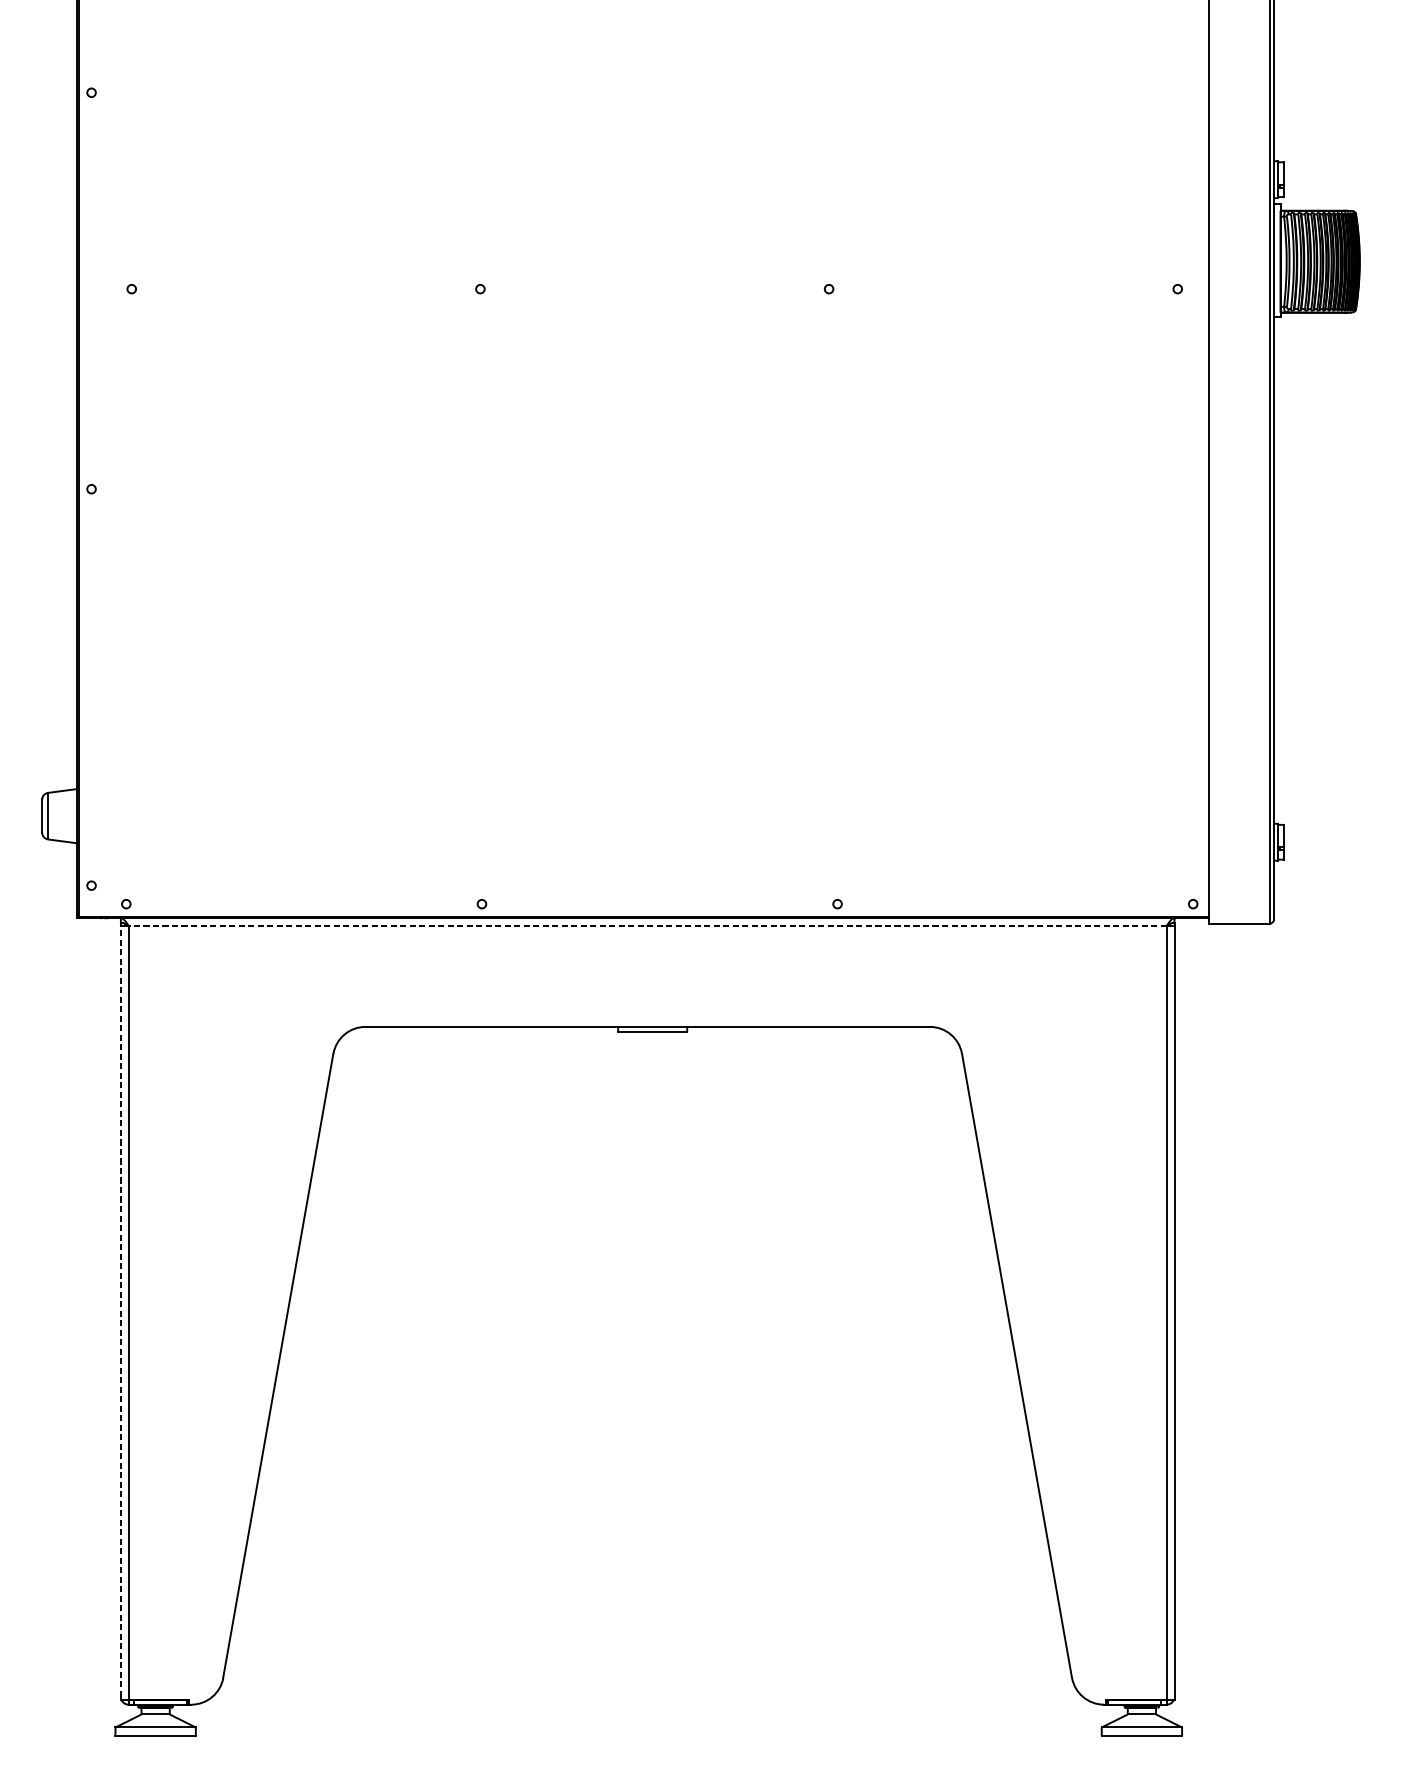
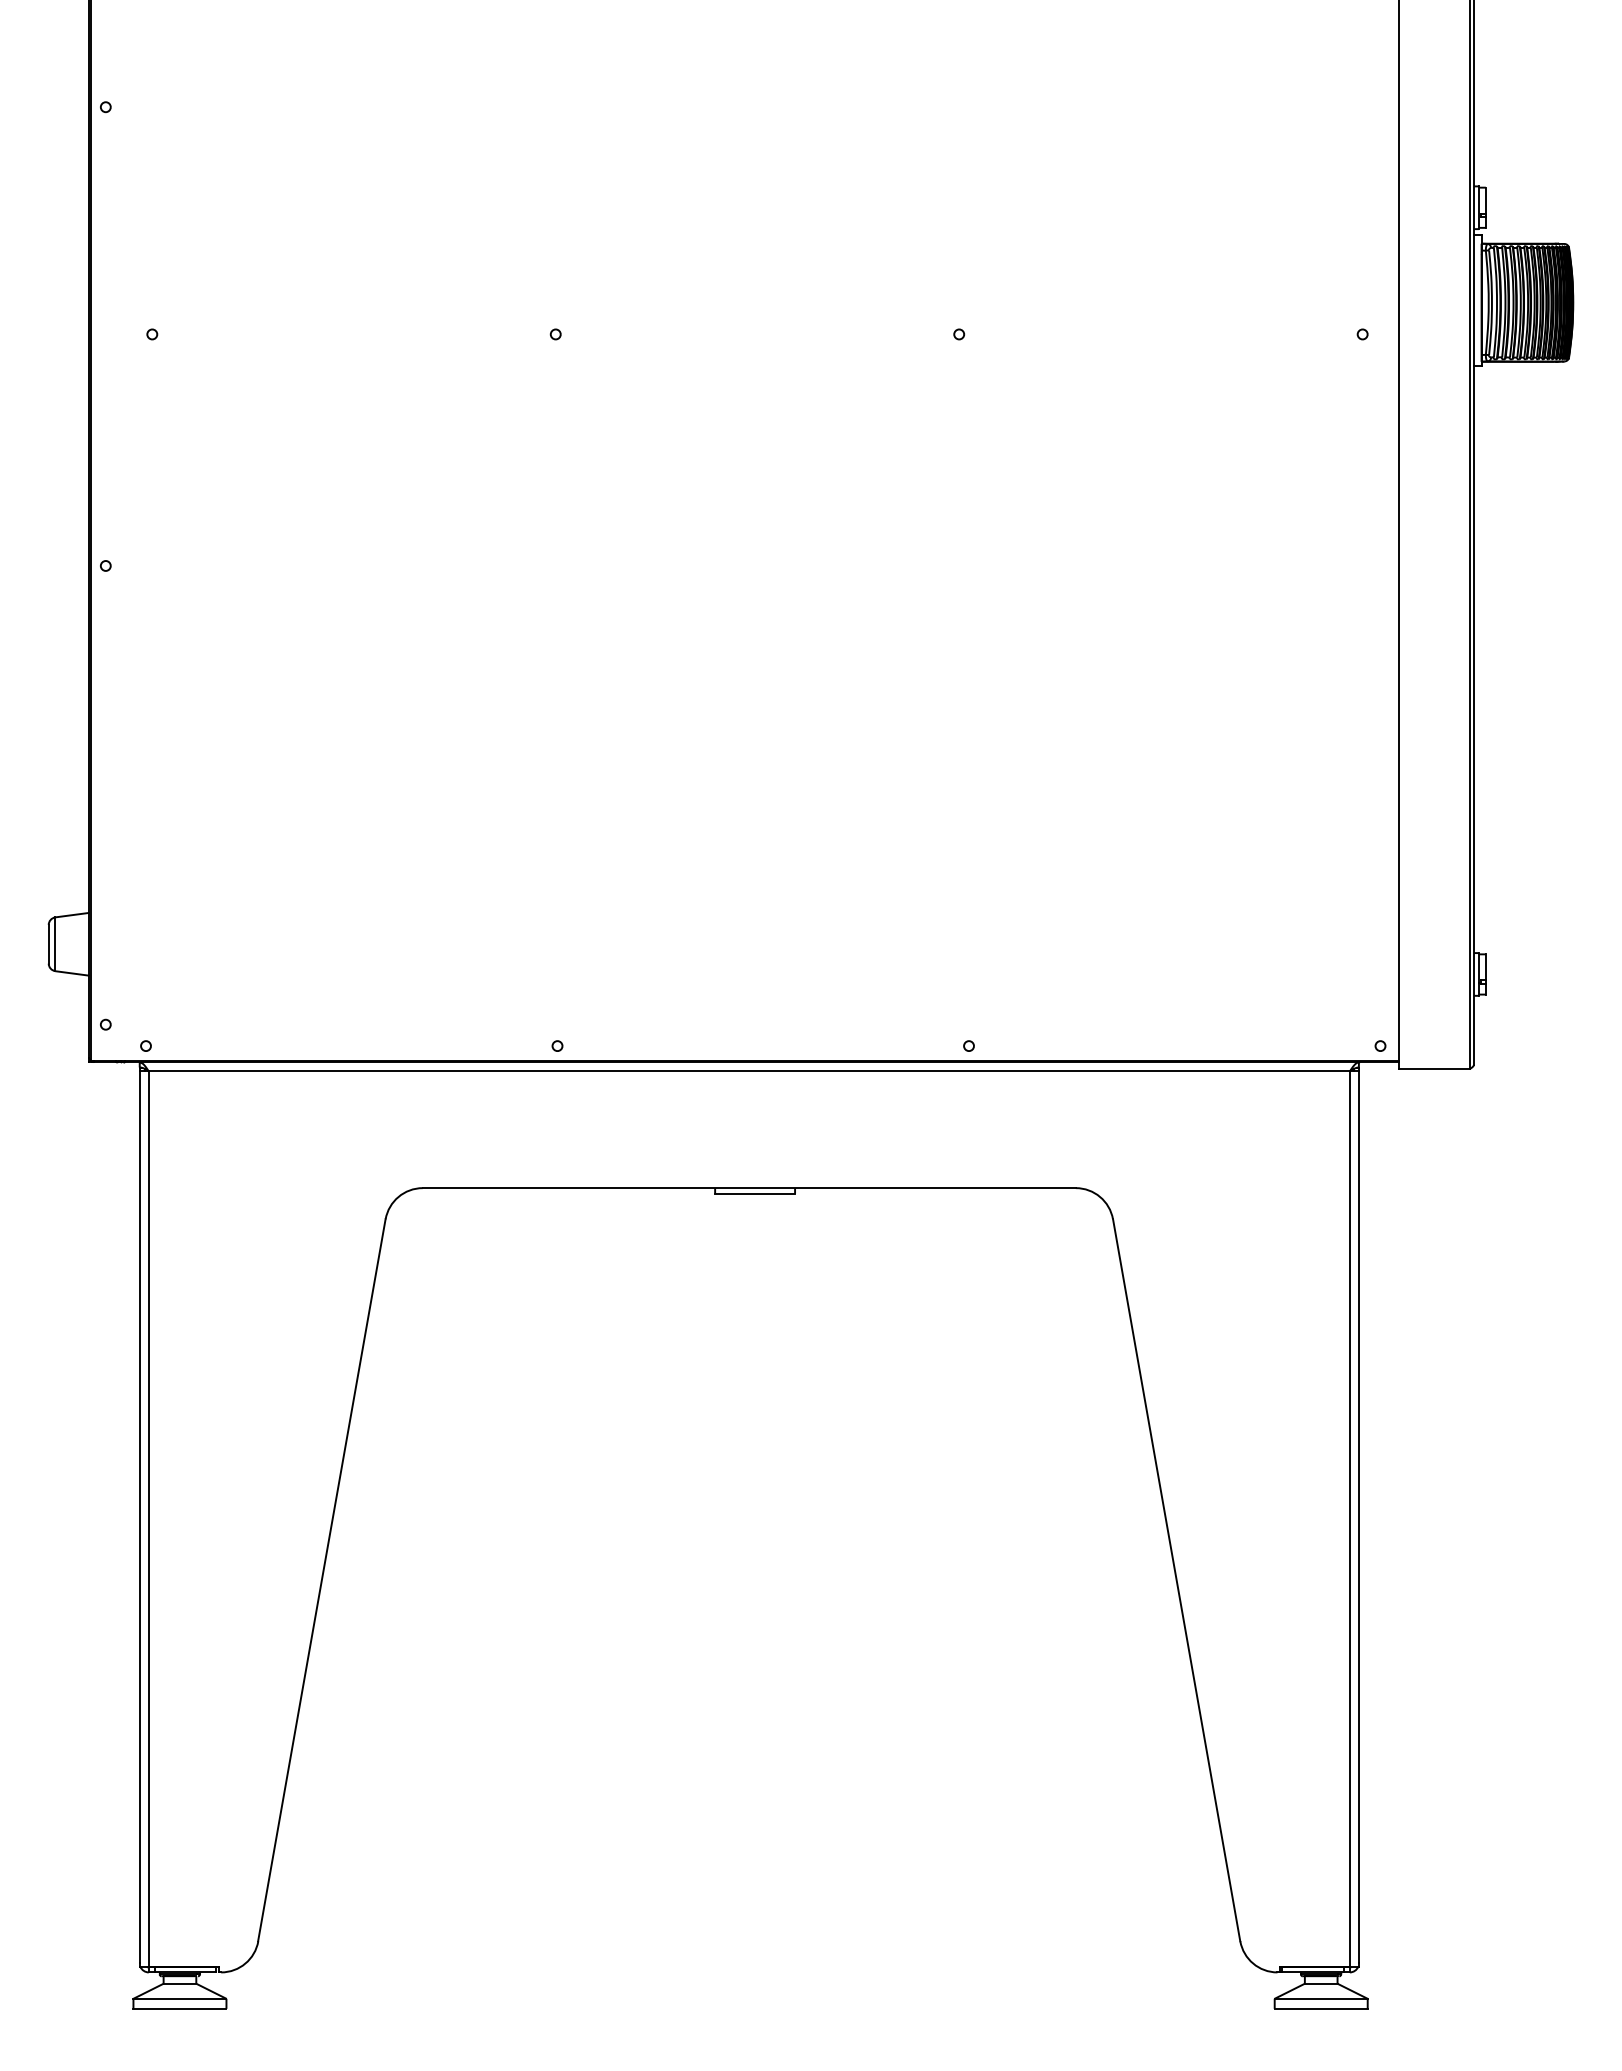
line: (647, 926) -> (749, 1071), dashed -> solid
line: (120, 1311) -> (139, 1517), dashed -> solid

